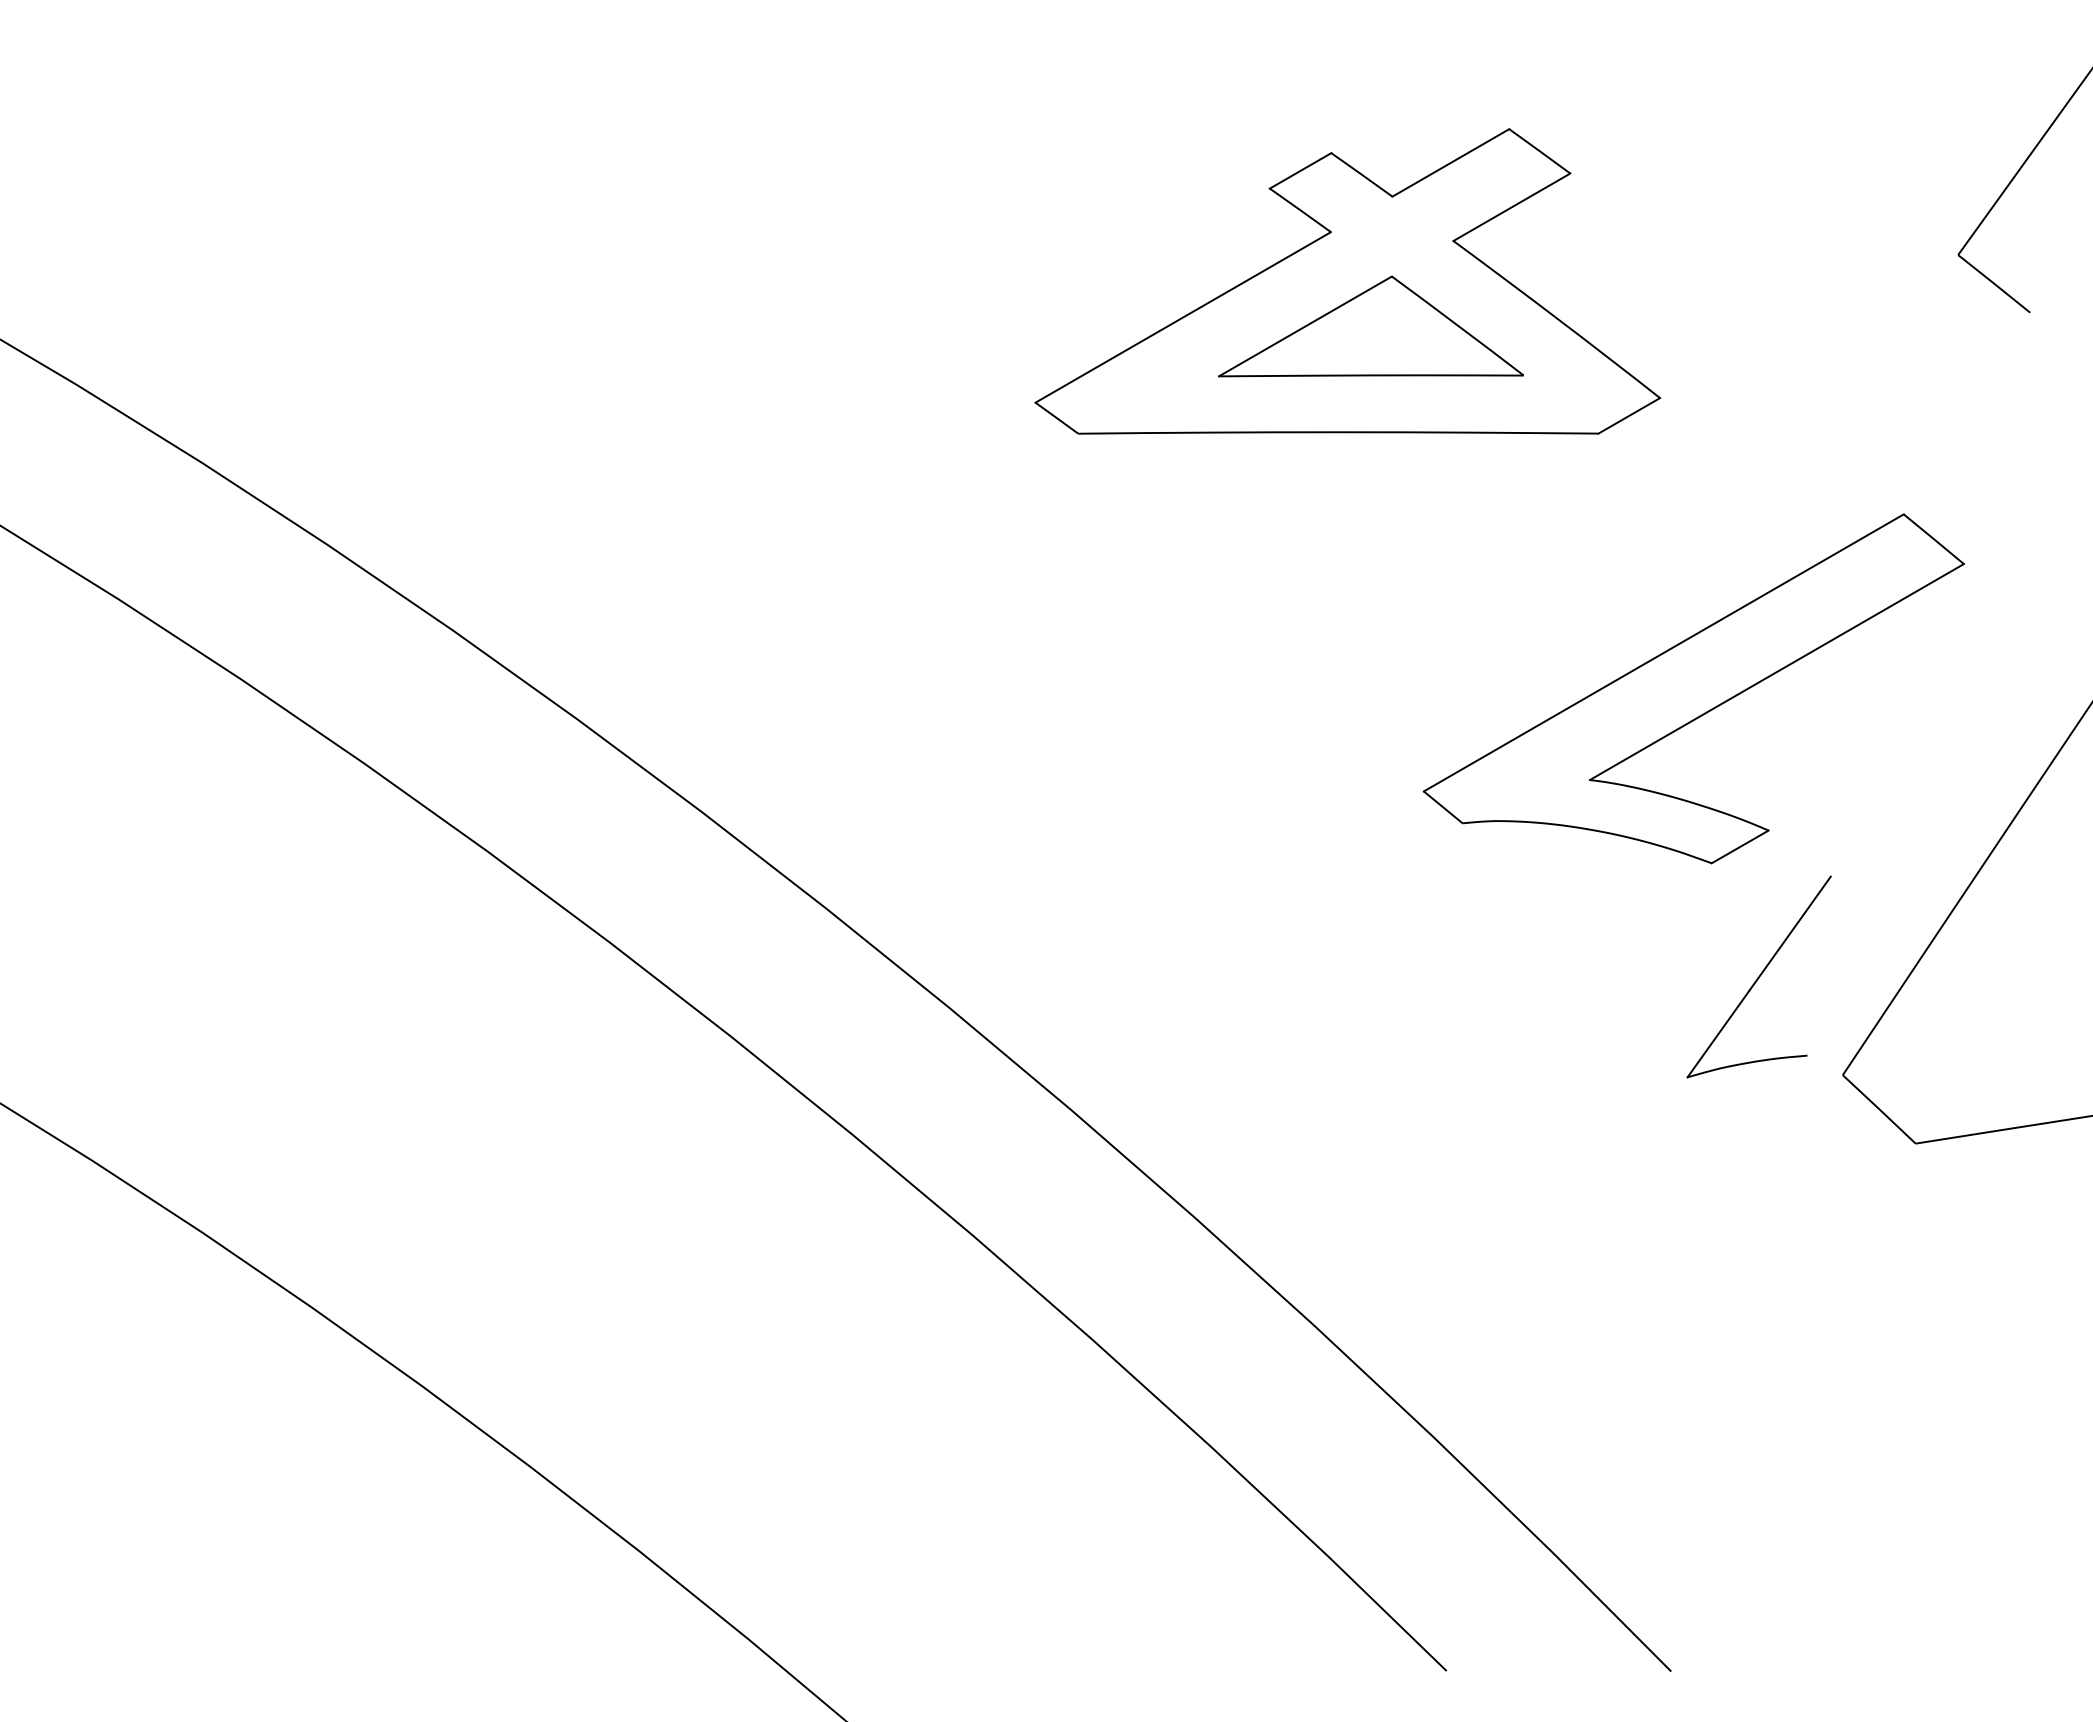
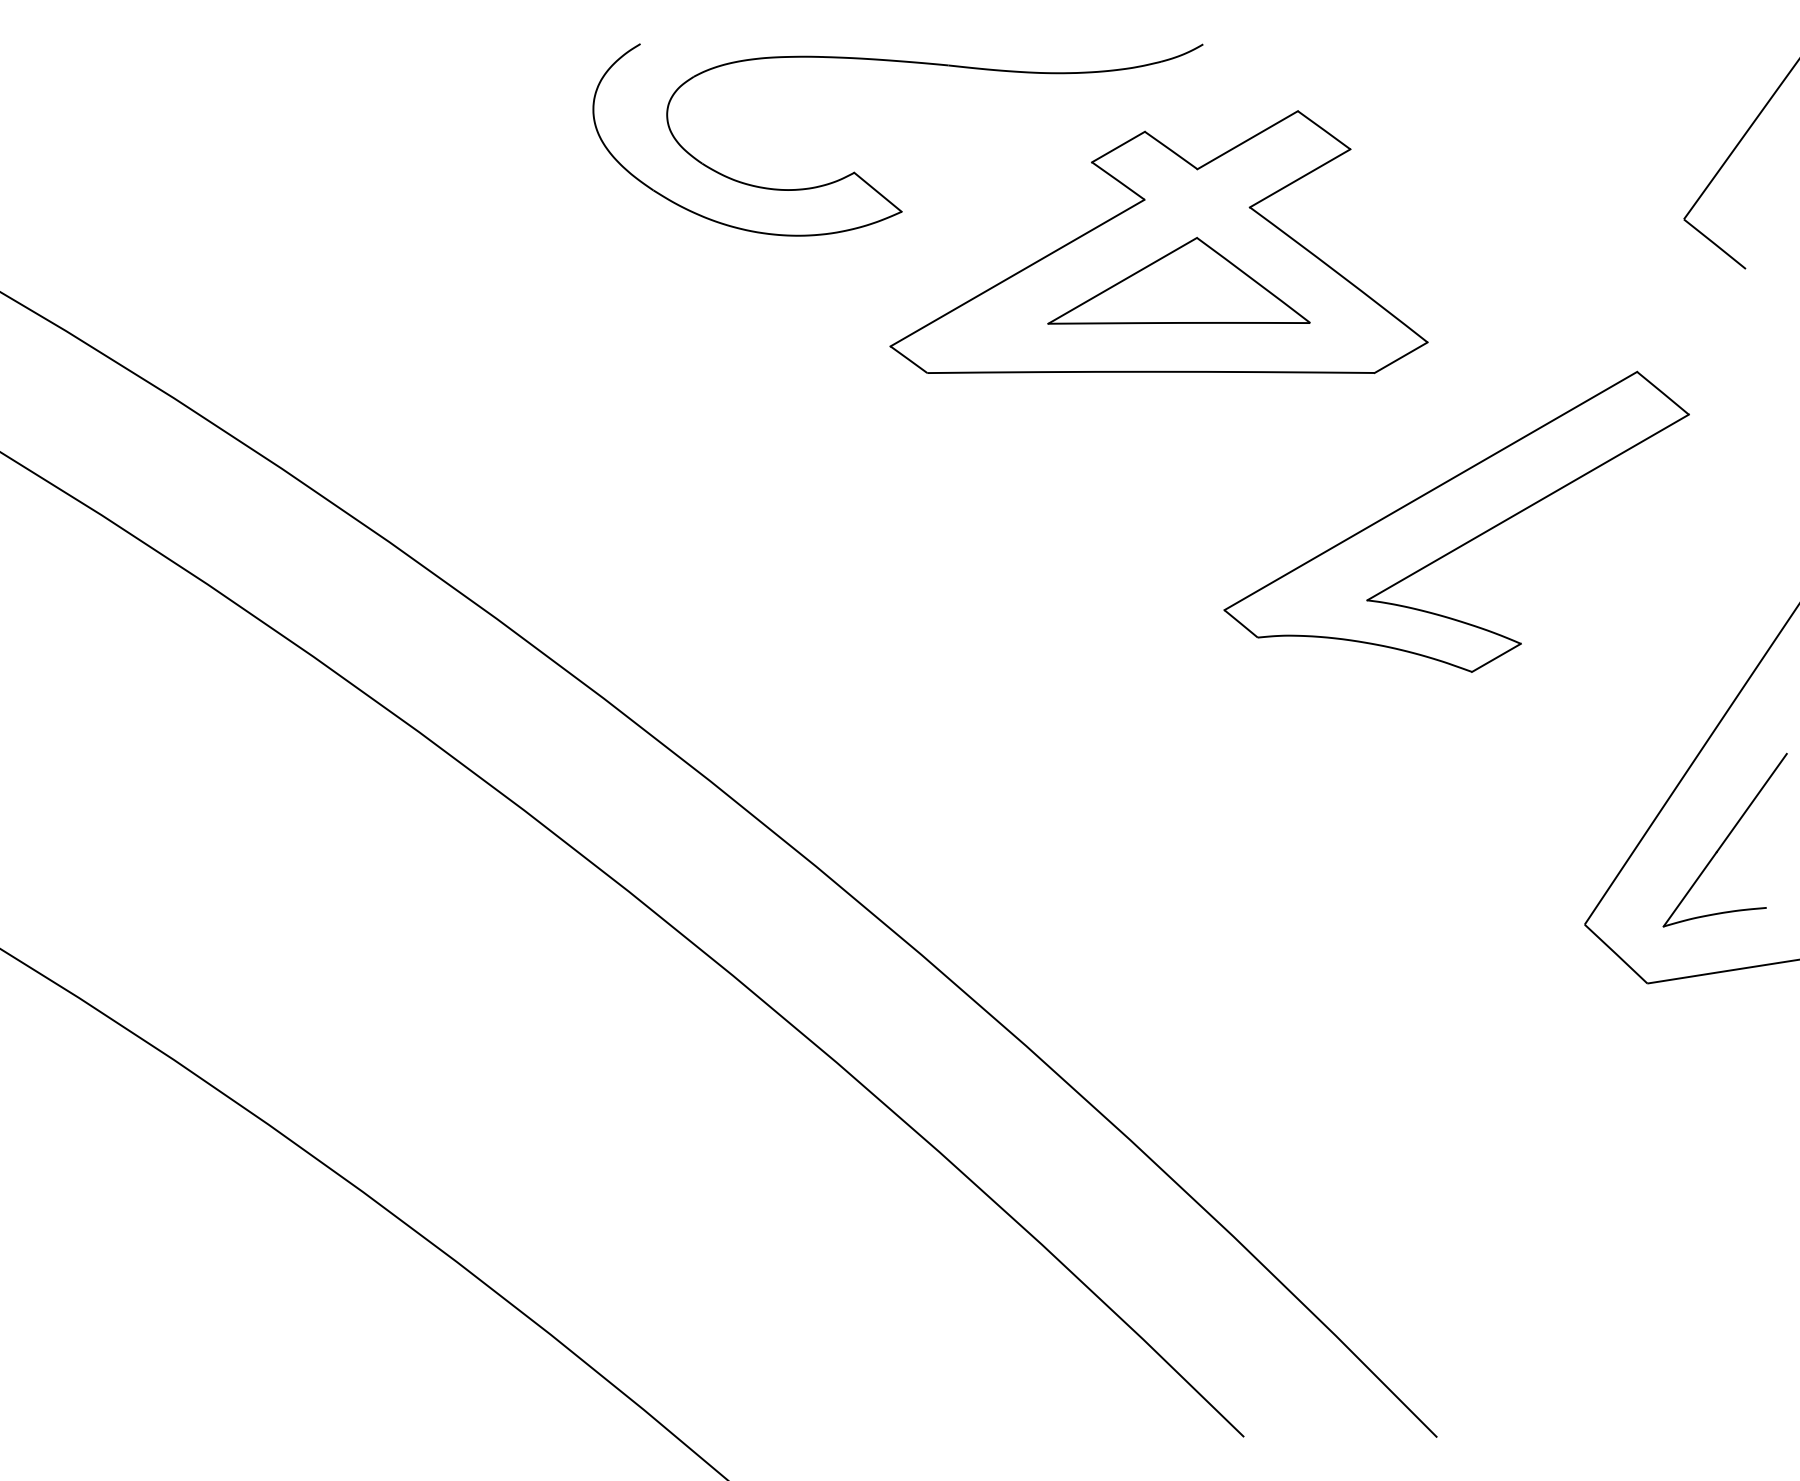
part: (1003, 207) -> (863, 178), added
part: (1693, 688) -> (1456, 521), moved
part: (1758, 976) -> (1724, 839), moved

